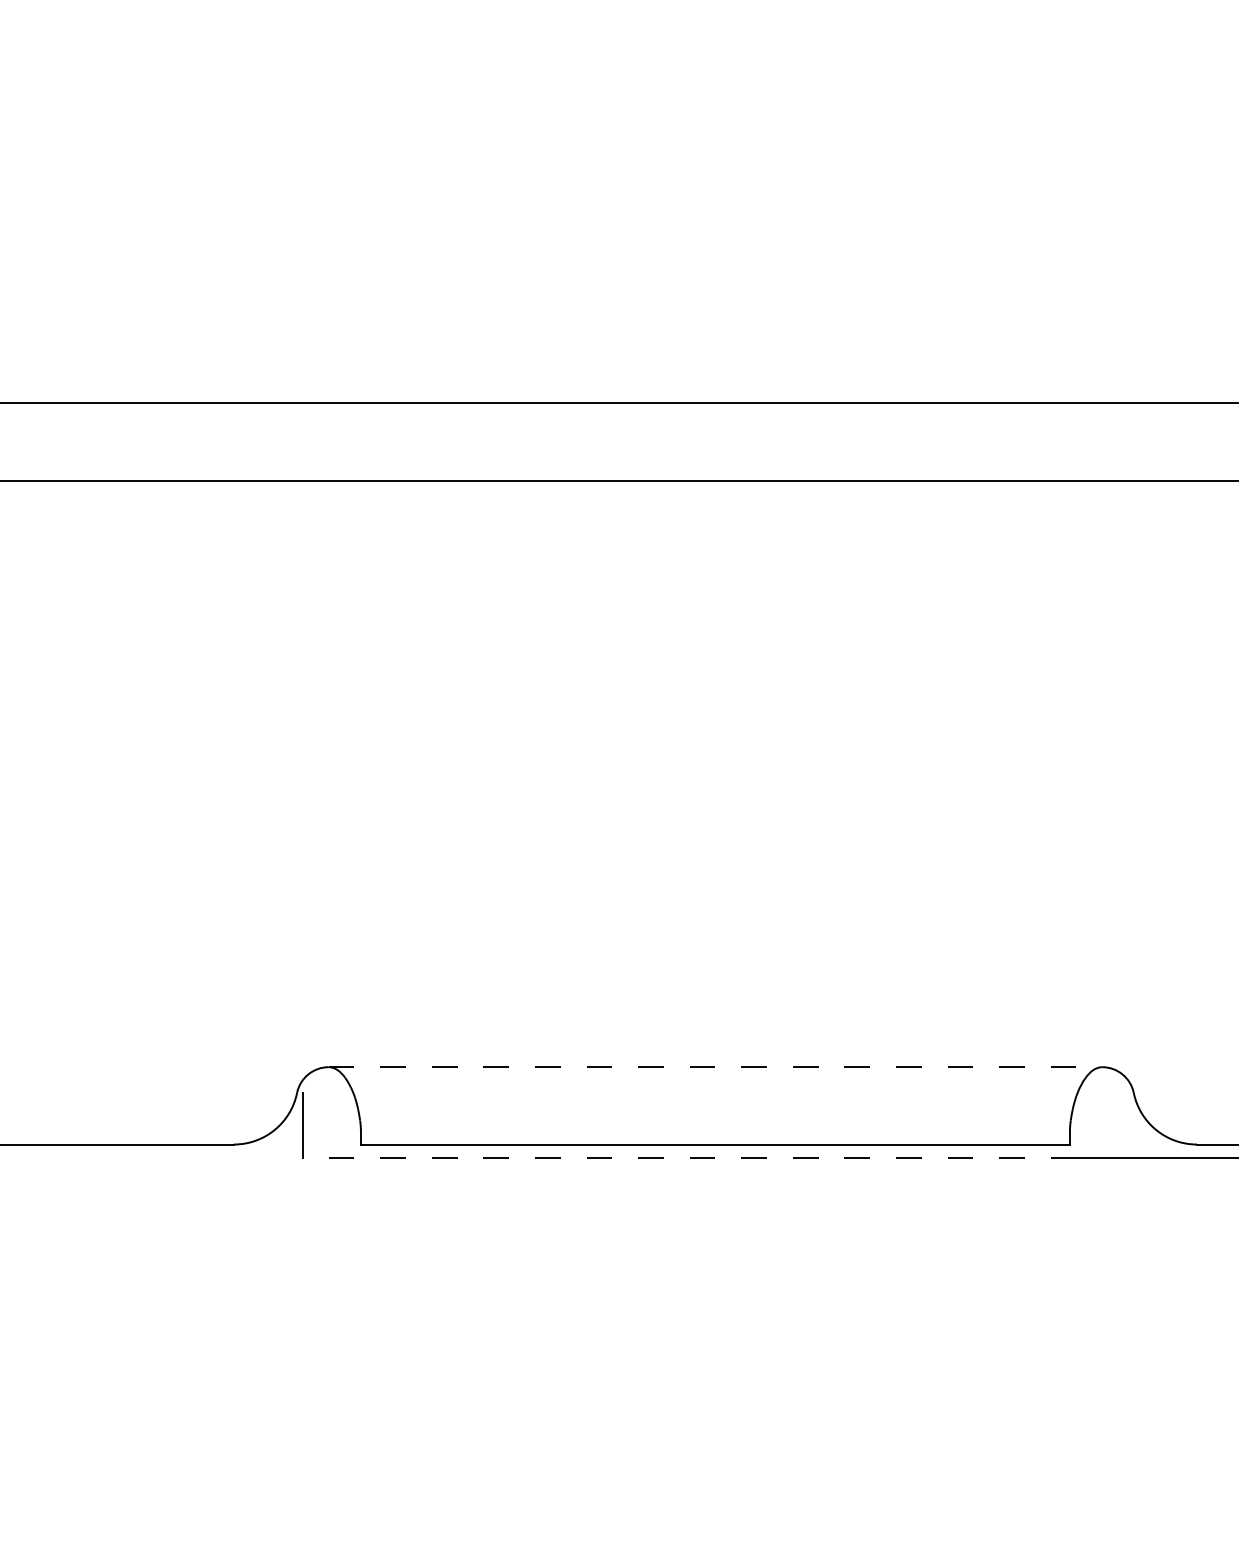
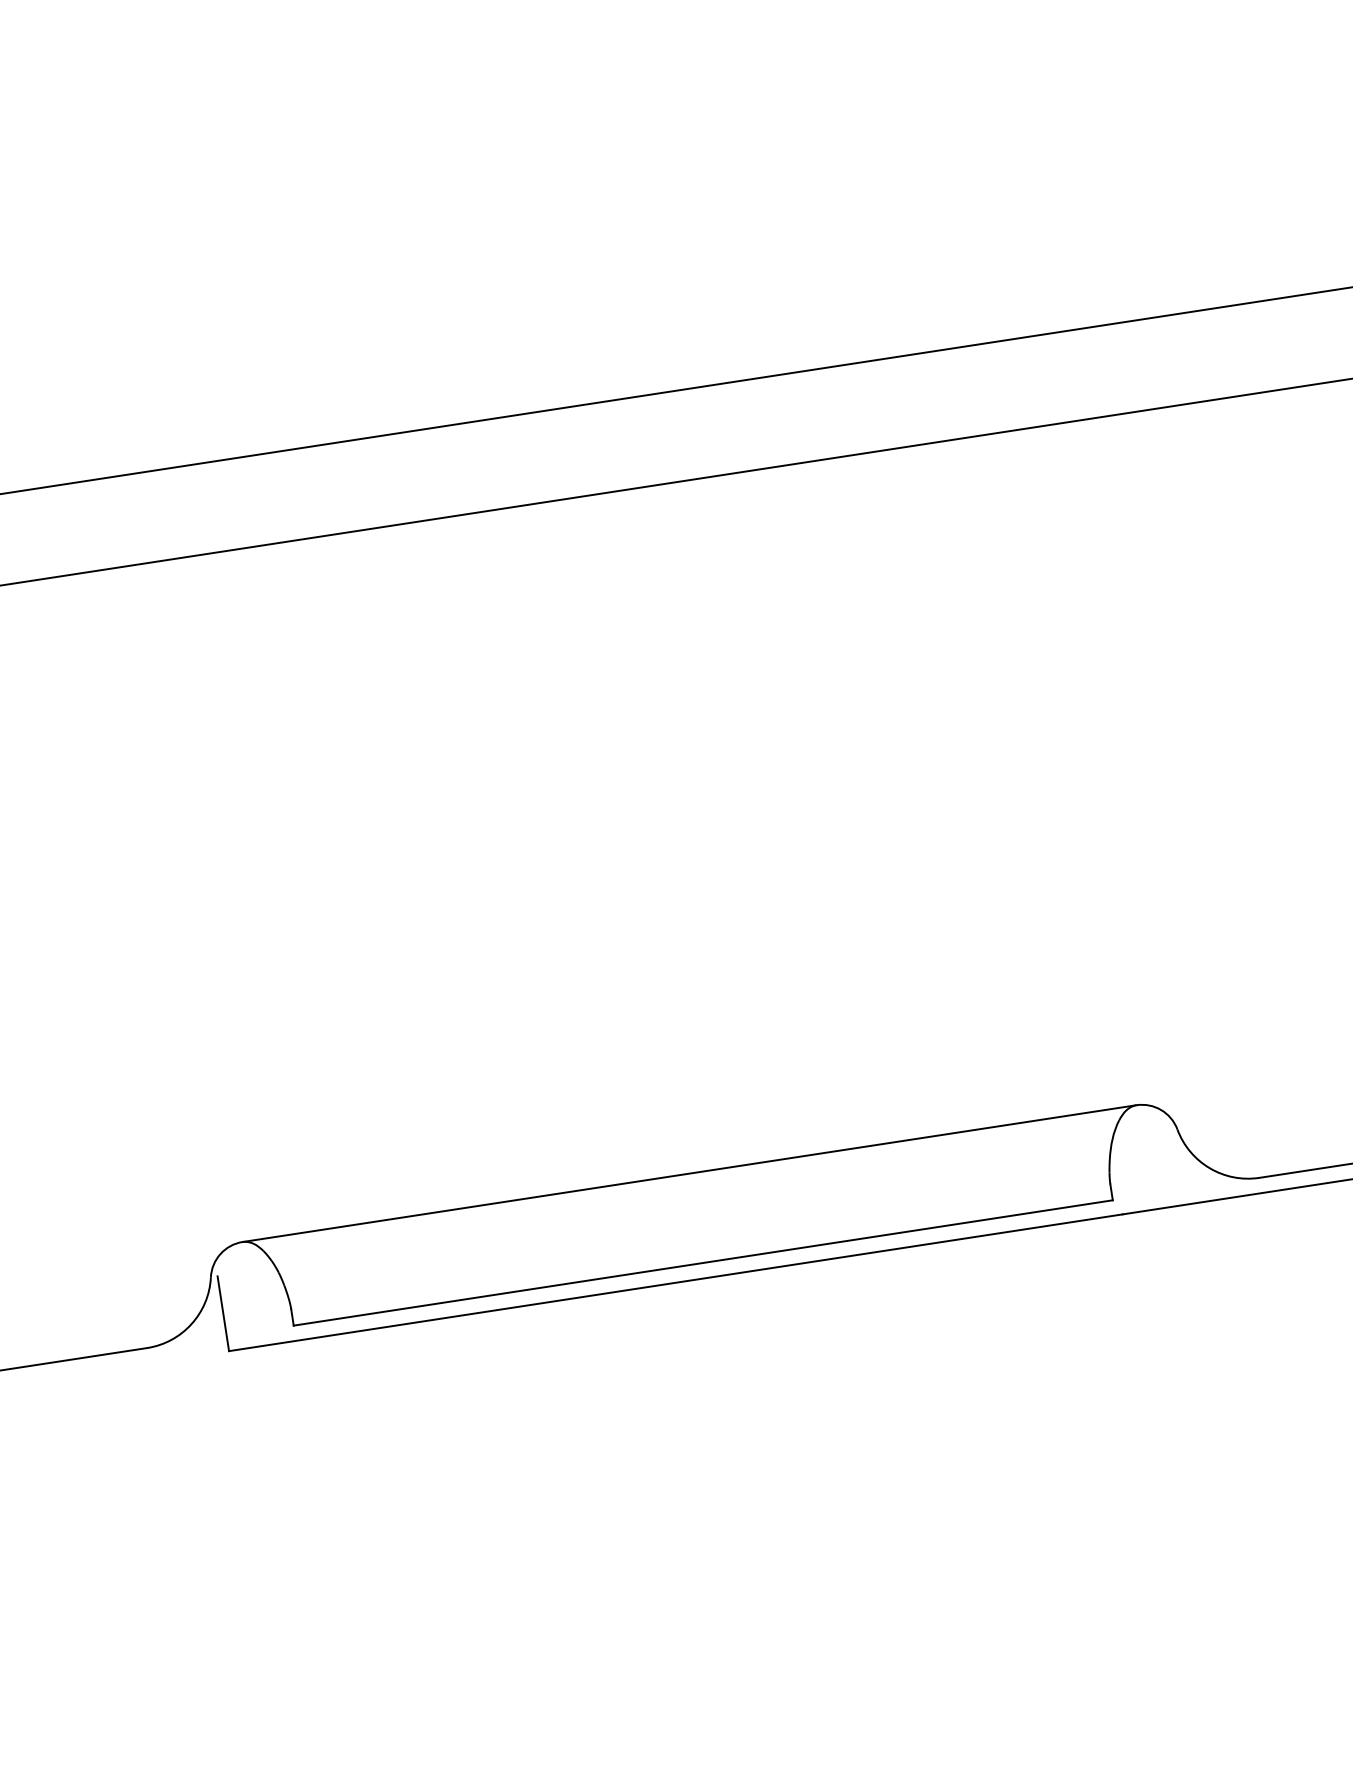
line: (715, 1067) -> (689, 1173), dashed -> solid
line: (689, 1157) -> (675, 1282), dashed -> solid

